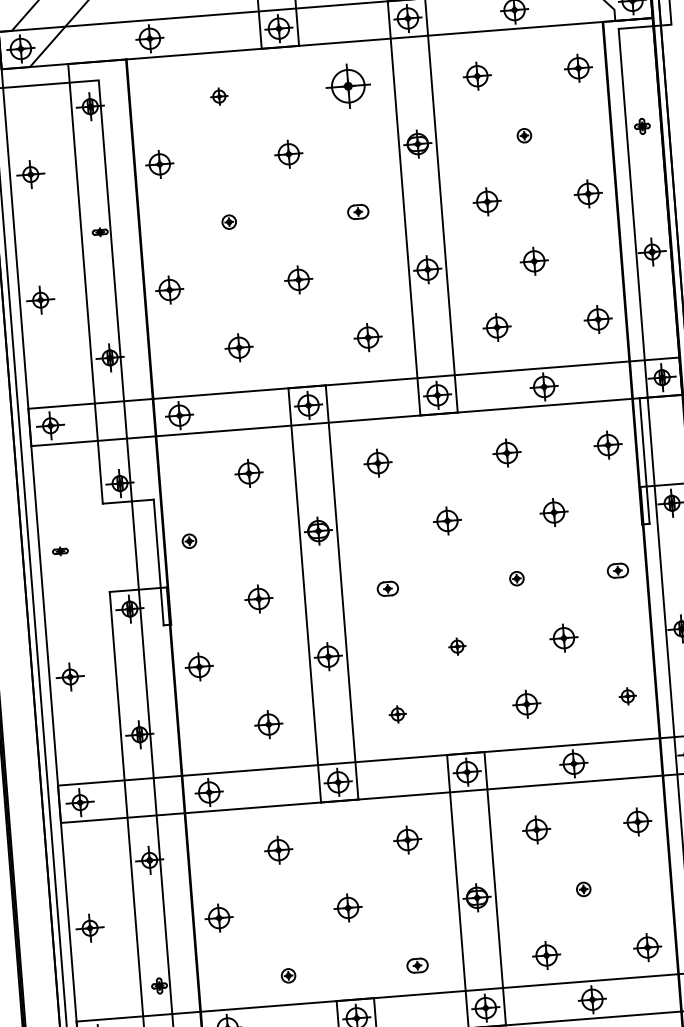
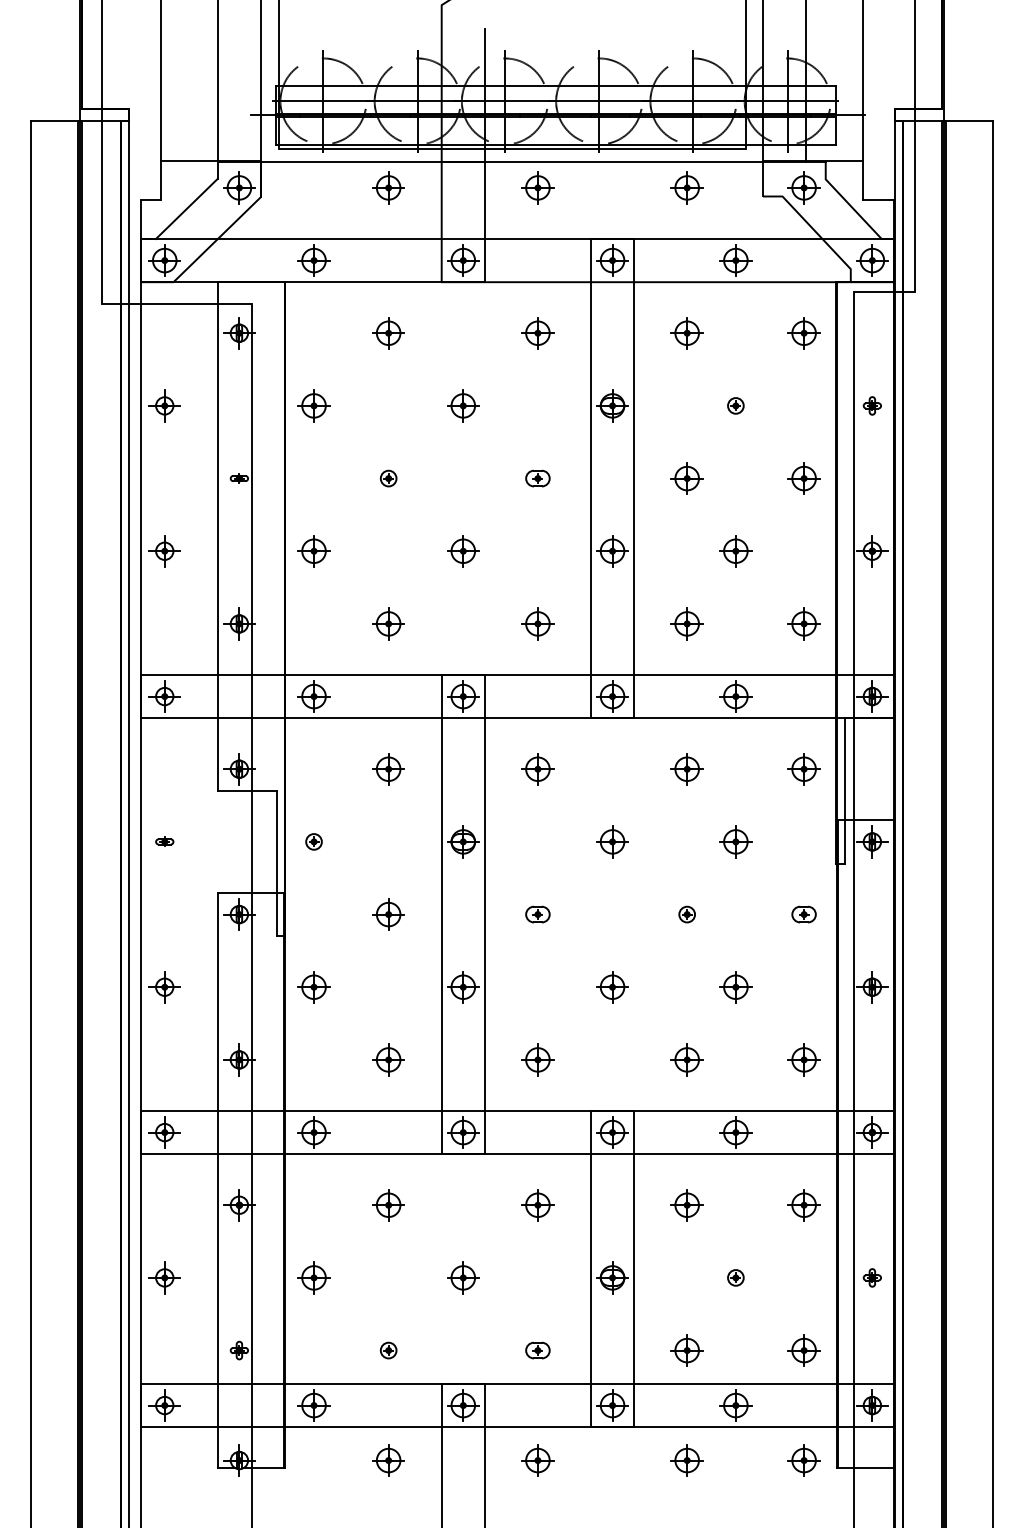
part: (348, 86) -> (537, 333), size x0.62
part: (219, 96) -> (388, 333), size x1.67
part: (457, 646) -> (612, 987), size x1.67
part: (627, 696) -> (803, 1059), size x1.67
part: (397, 714) -> (537, 1059), size x1.67

